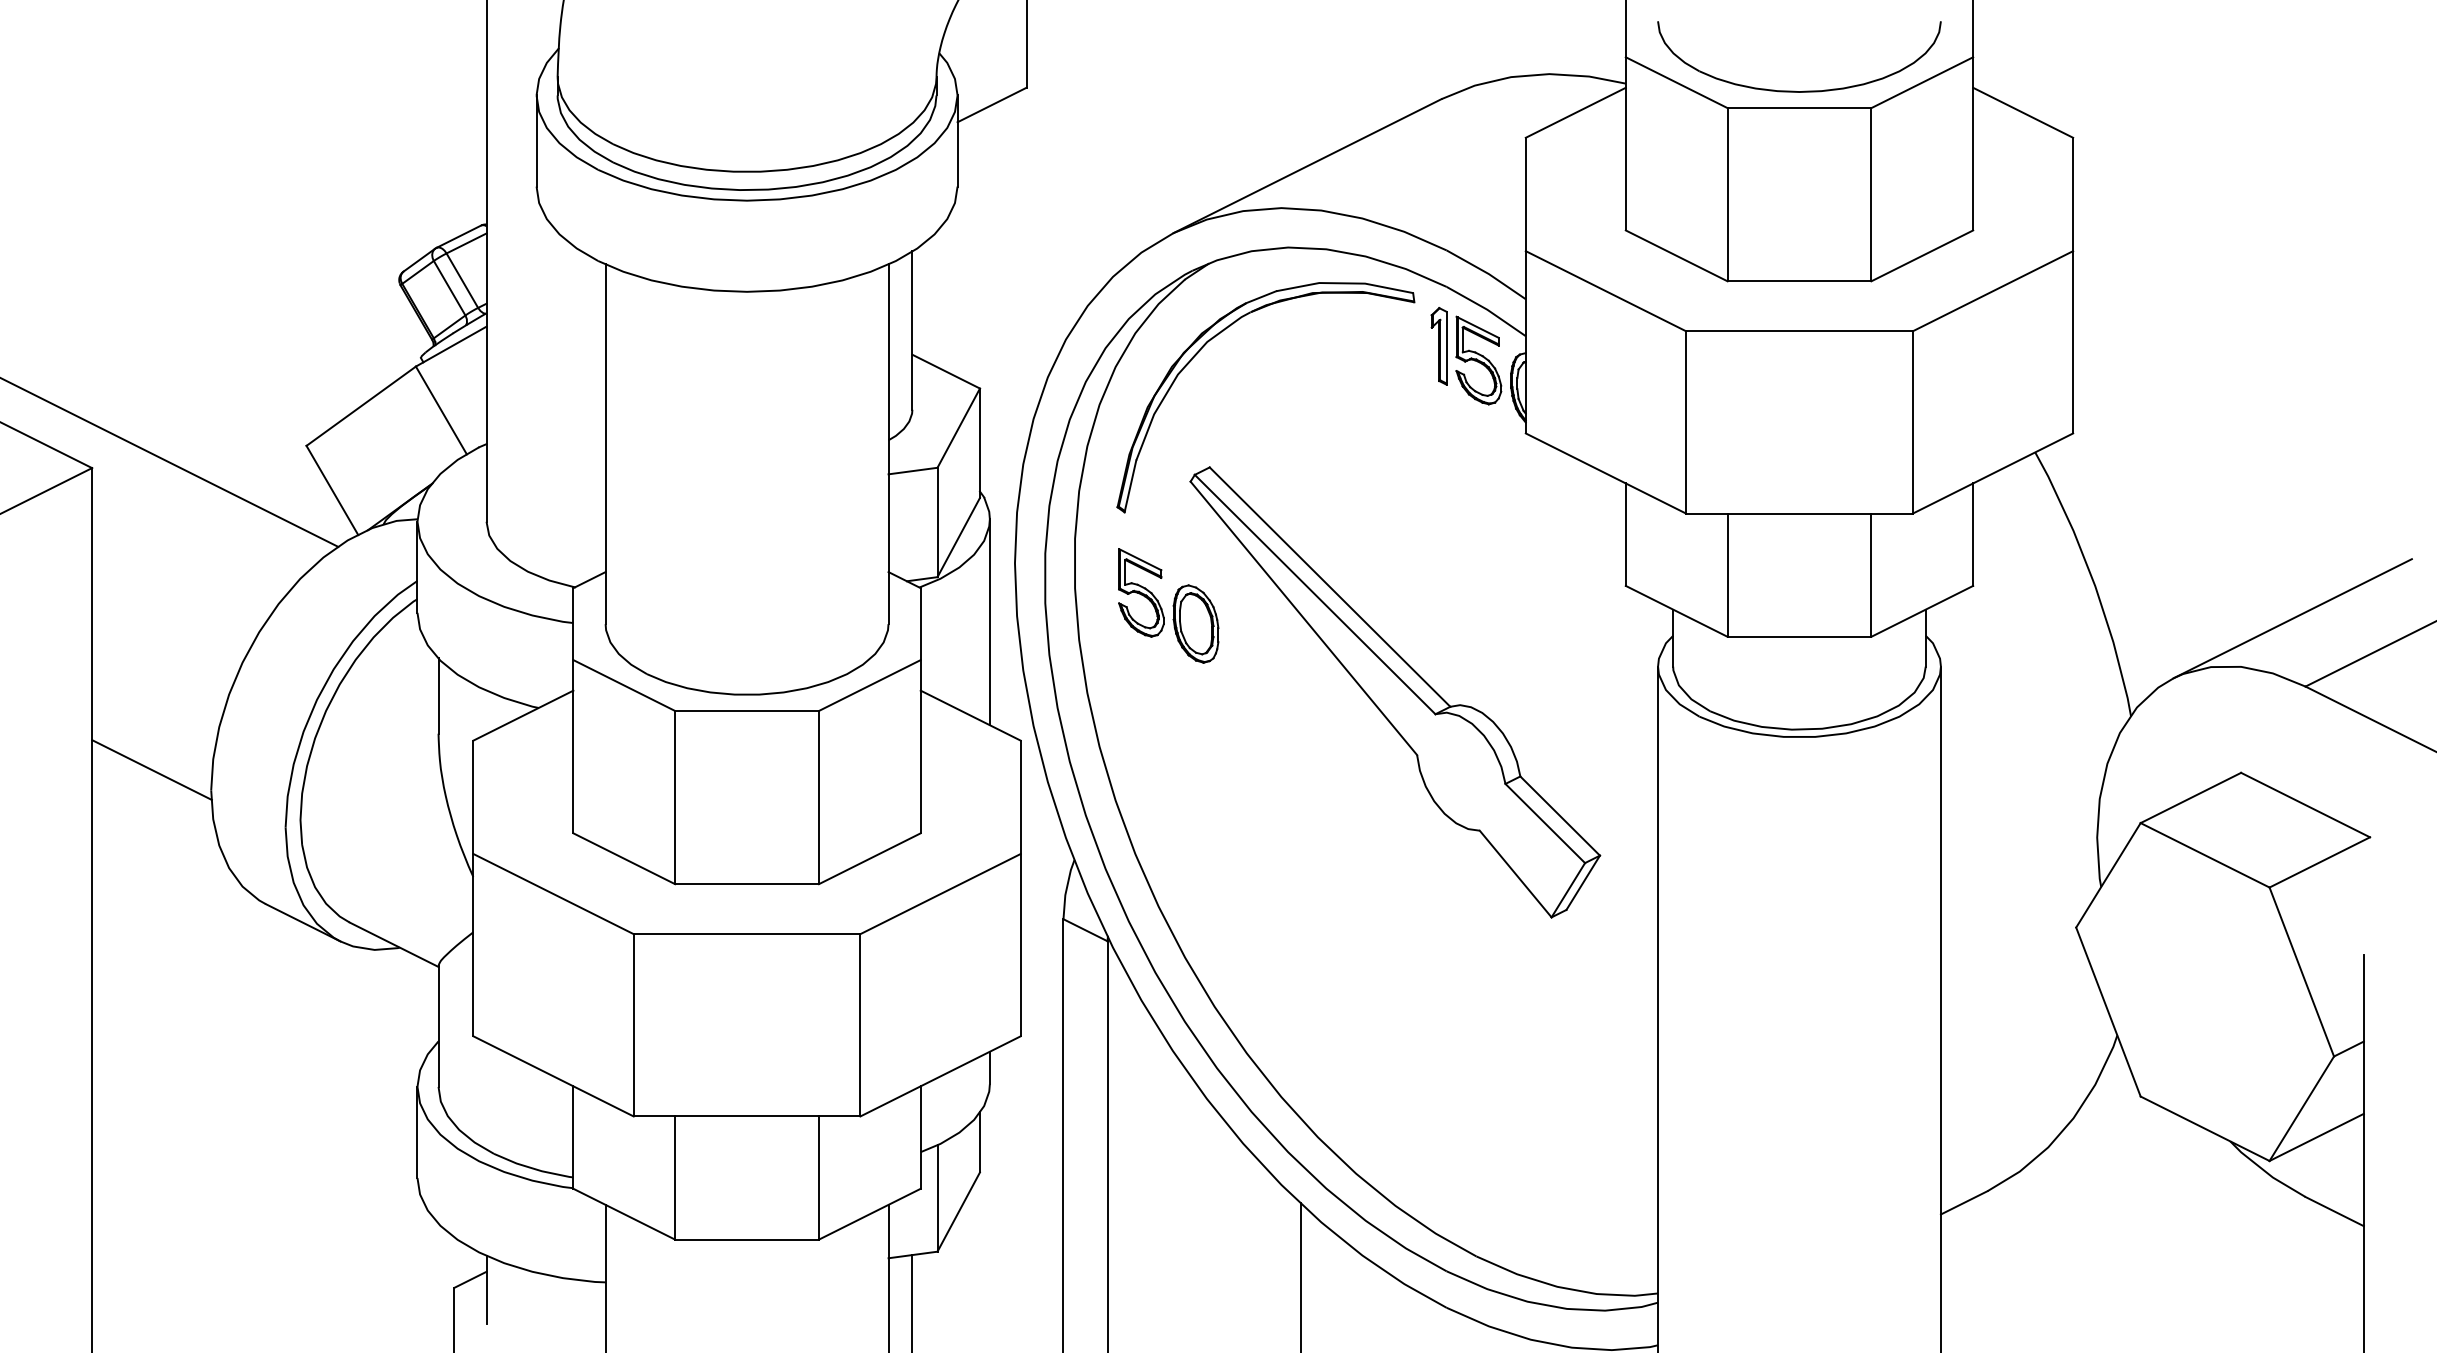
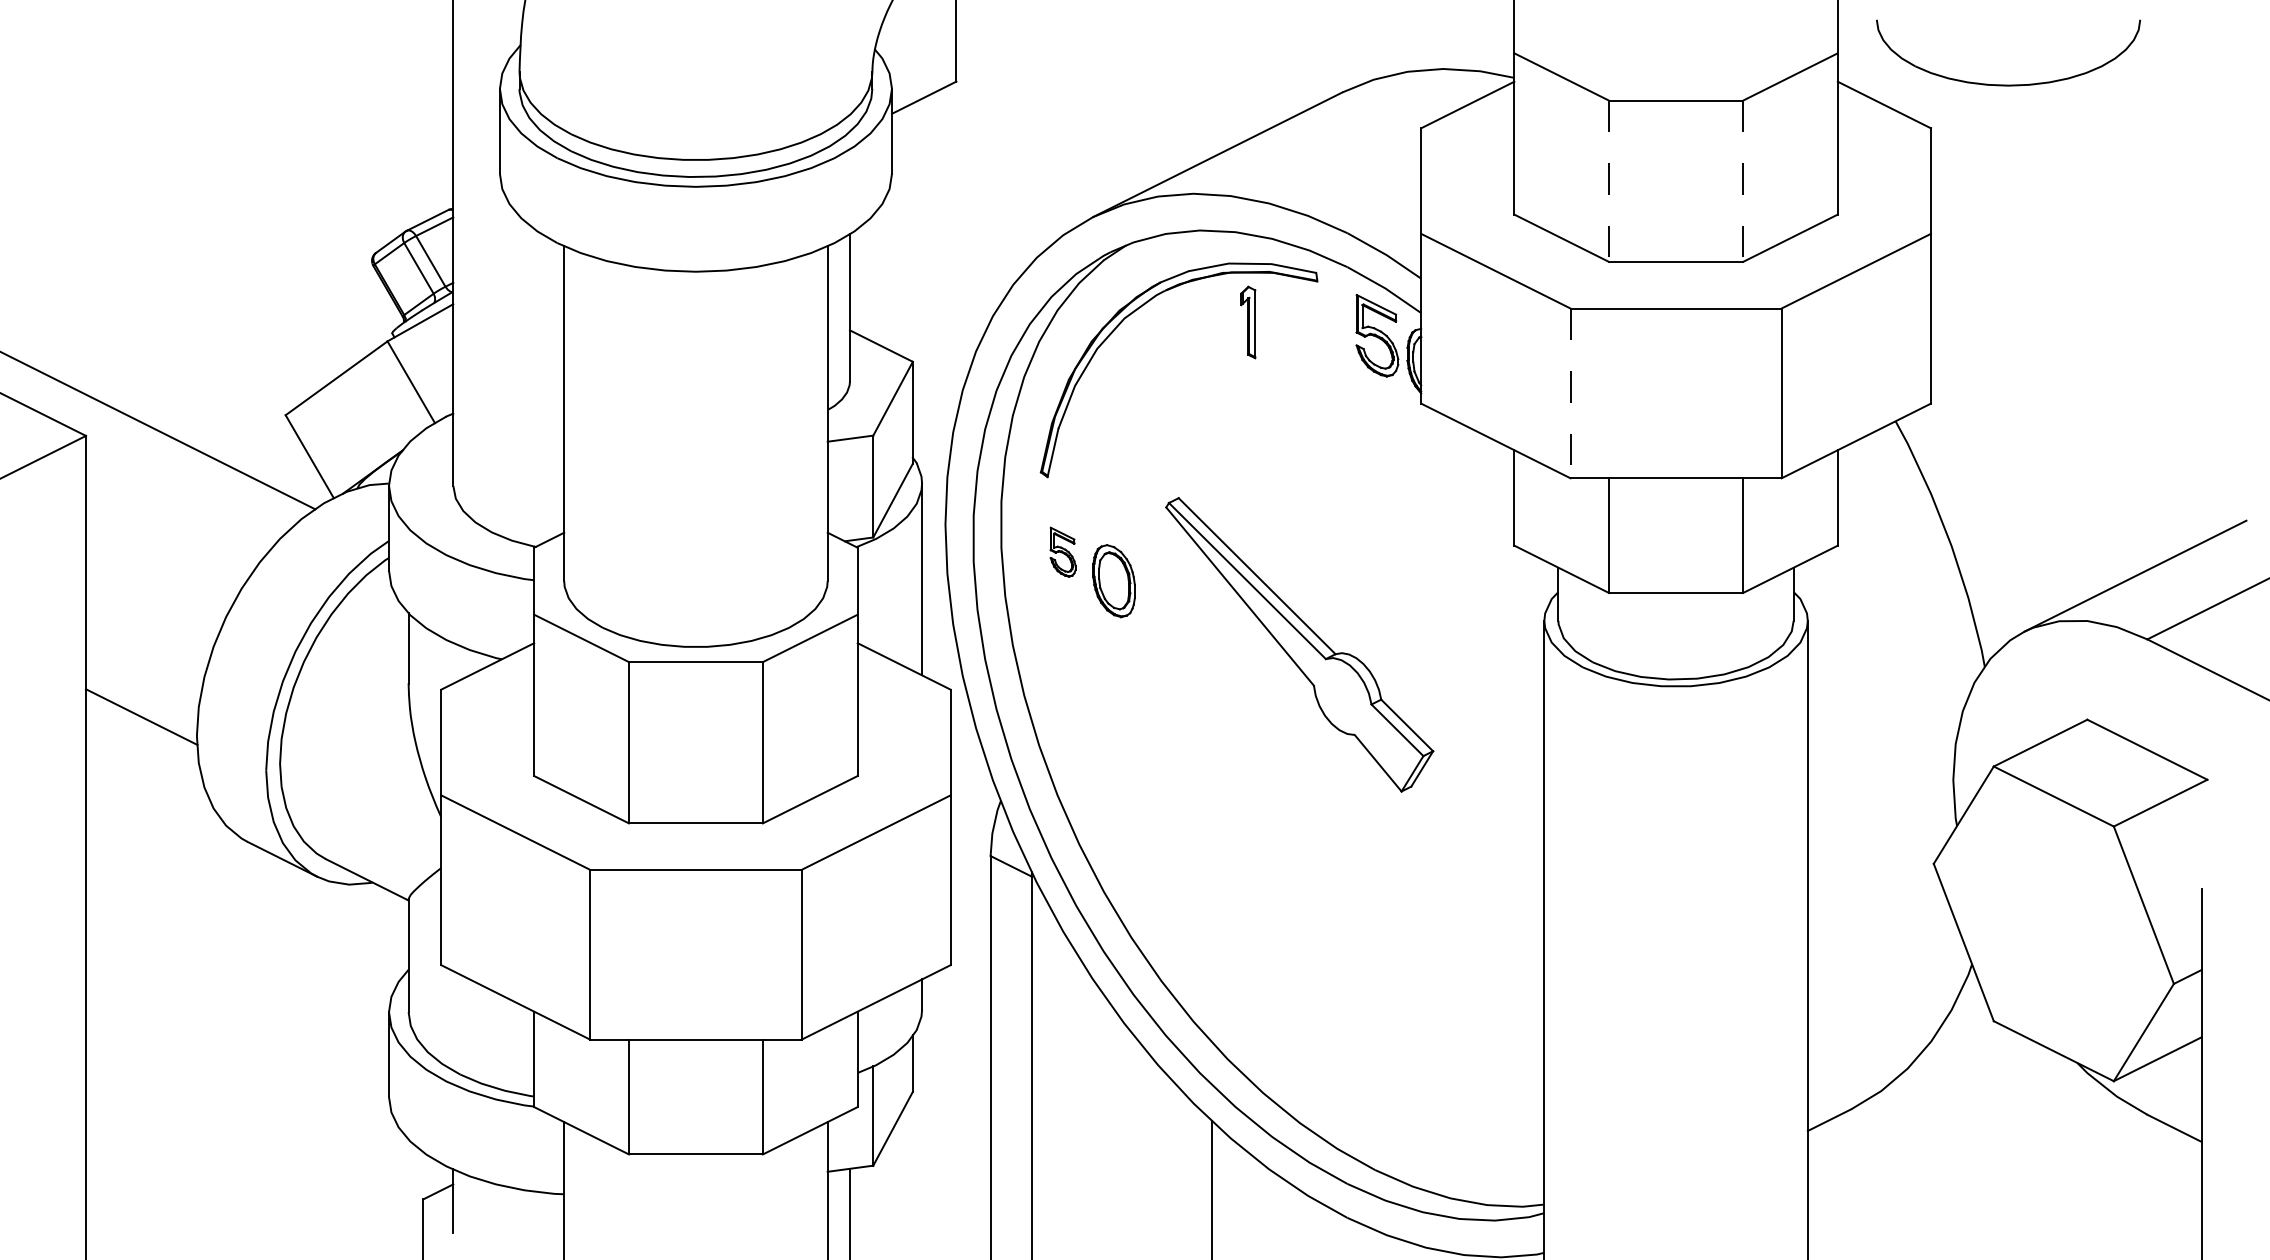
part: (1794, 90) -> (2003, 84), moved
line: (1727, 194) -> (1609, 181), solid -> dashed
line: (1871, 194) -> (1743, 181), solid -> dashed
part: (1438, 346) -> (1247, 322), moved
line: (1686, 422) -> (1570, 393), solid -> dashed
part: (1141, 592) -> (1063, 551), size x0.6
part: (1395, 692) -> (1299, 644), size x0.7

